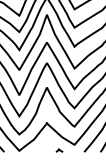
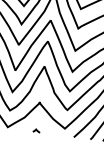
line: (59, 150) -> (36, 130), moved

